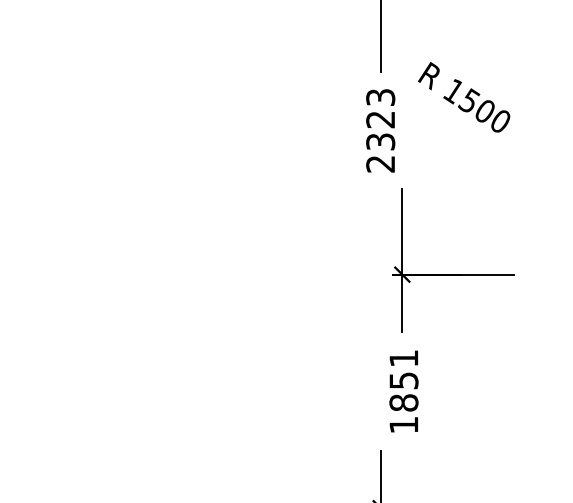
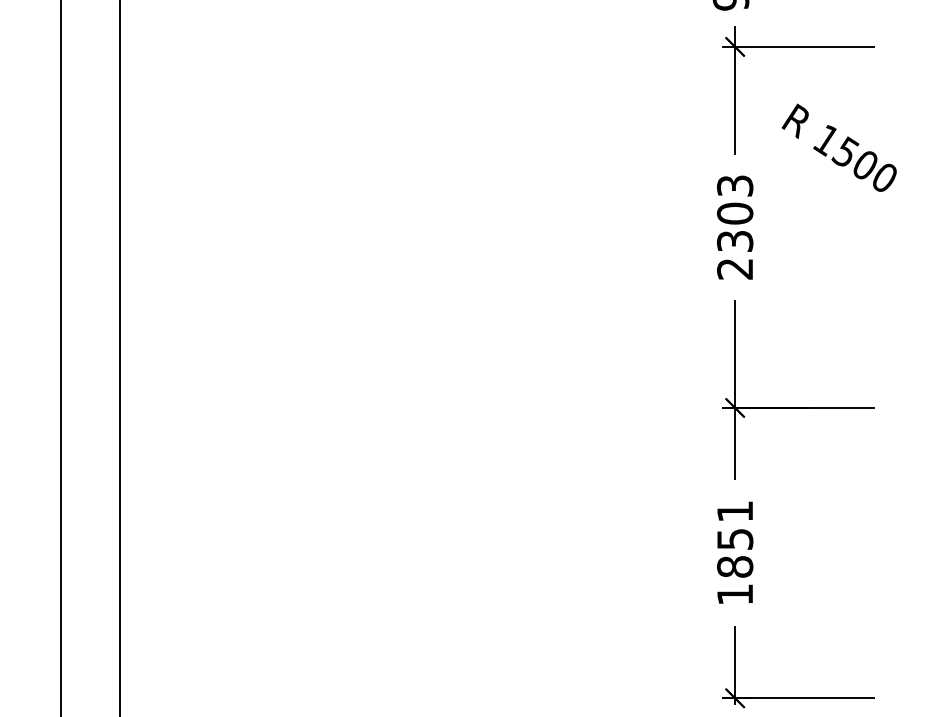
text: (463, 97) -> (838, 147), moved
text: (380, 119) -> (735, 213), 2323 -> 2303
part: (453, 274) -> (798, 407), moved
text: (404, 391) -> (735, 552), moved

